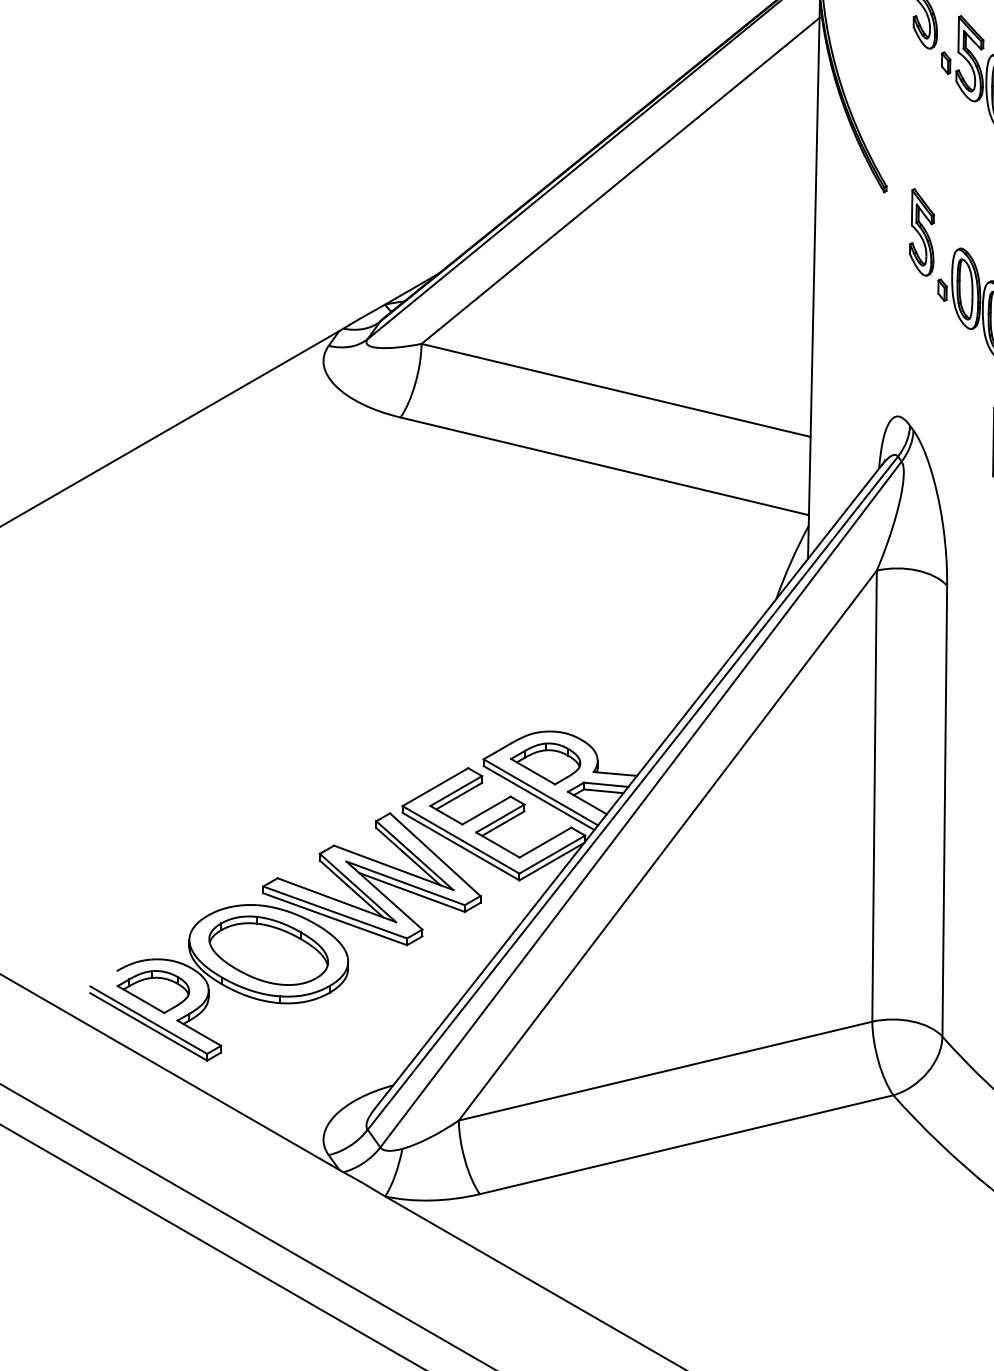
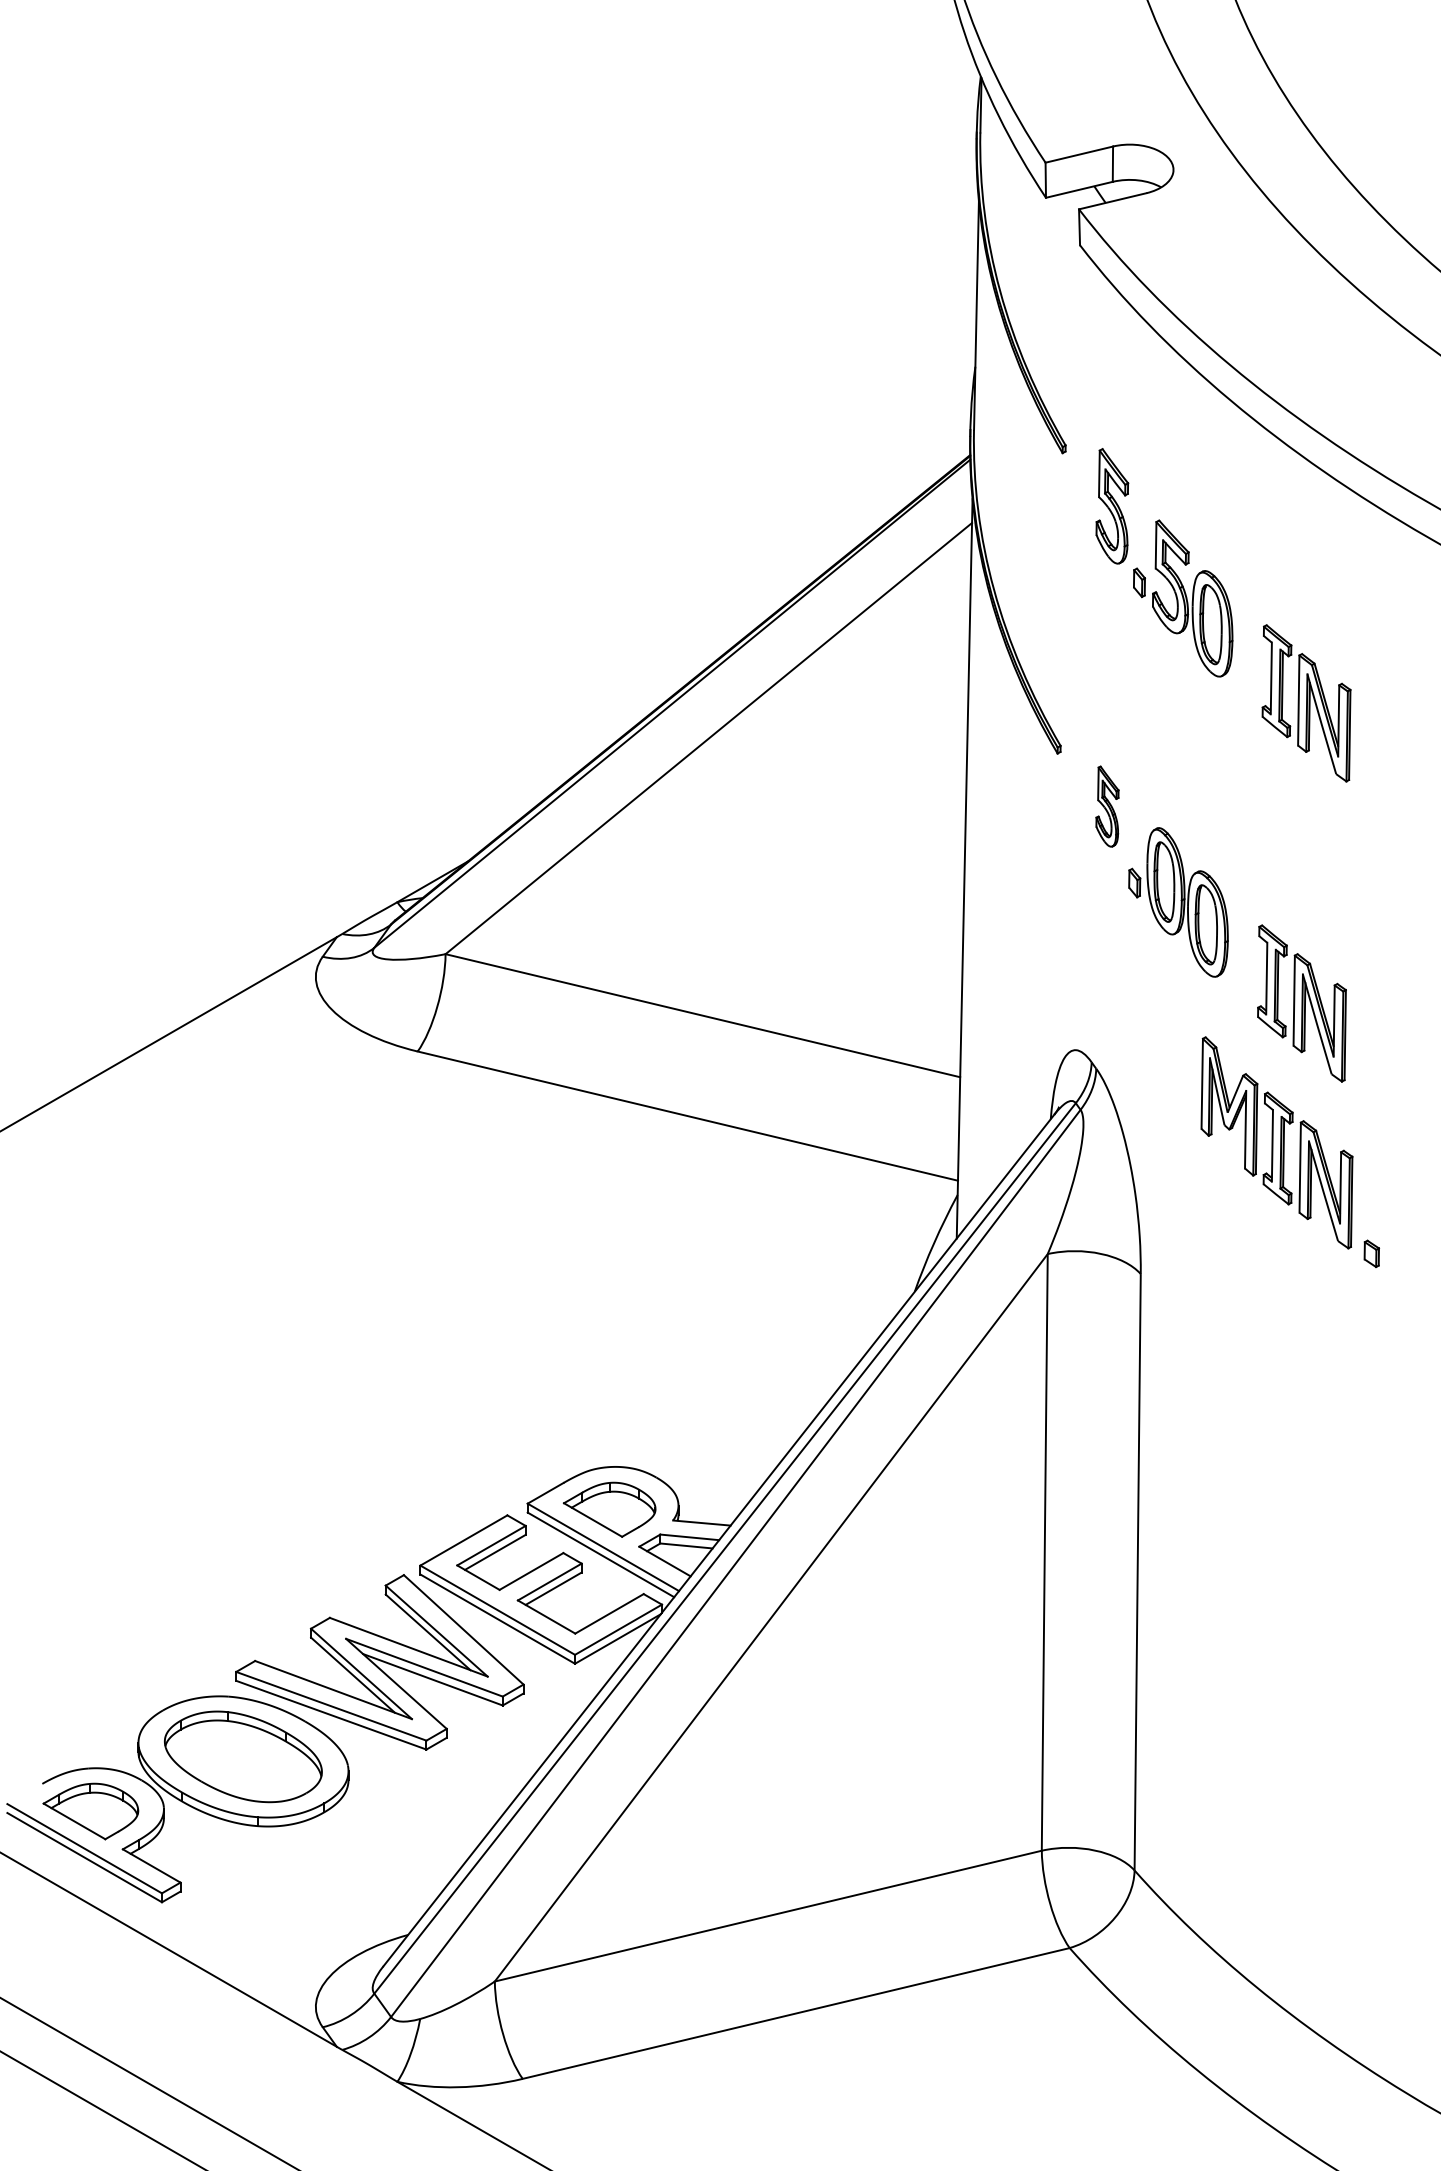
part: (921, 232) -> (1107, 806), size x0.7

